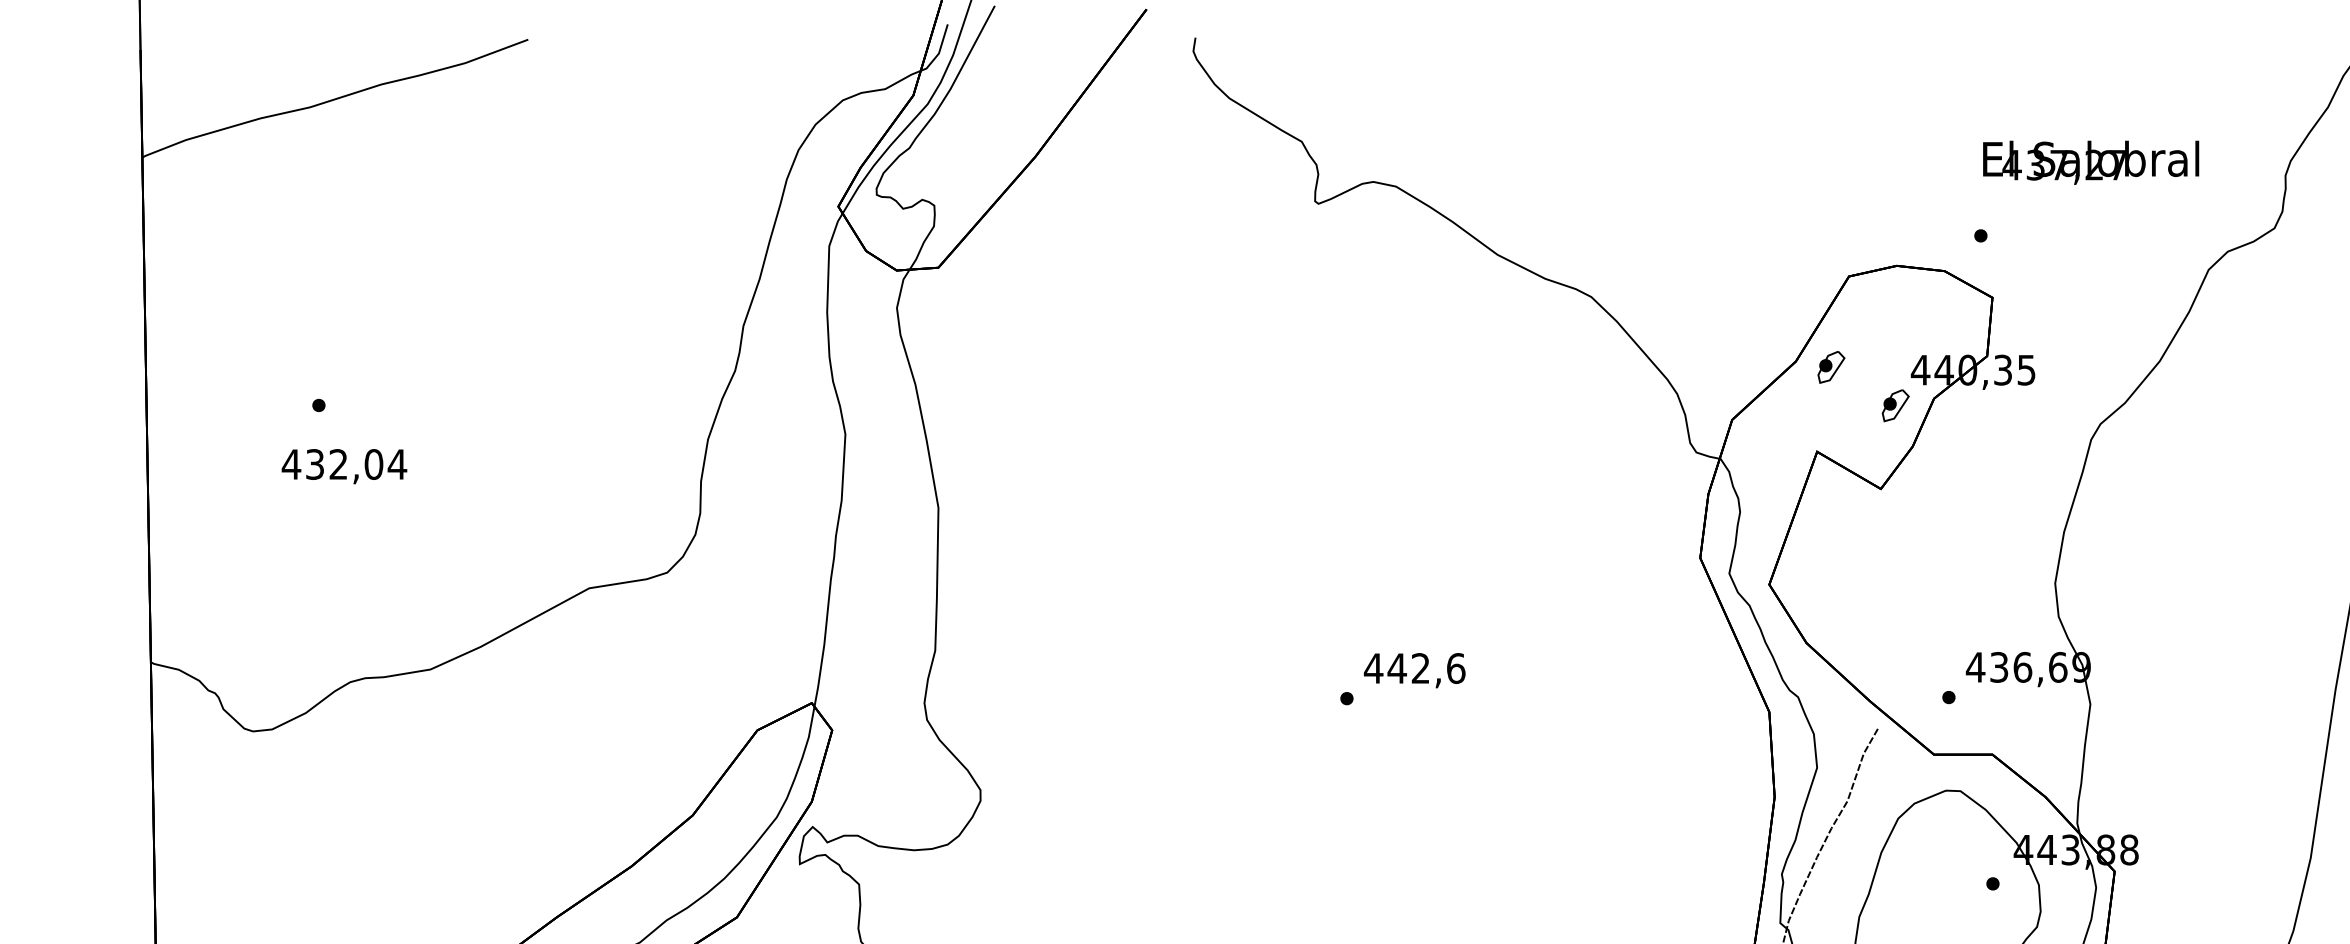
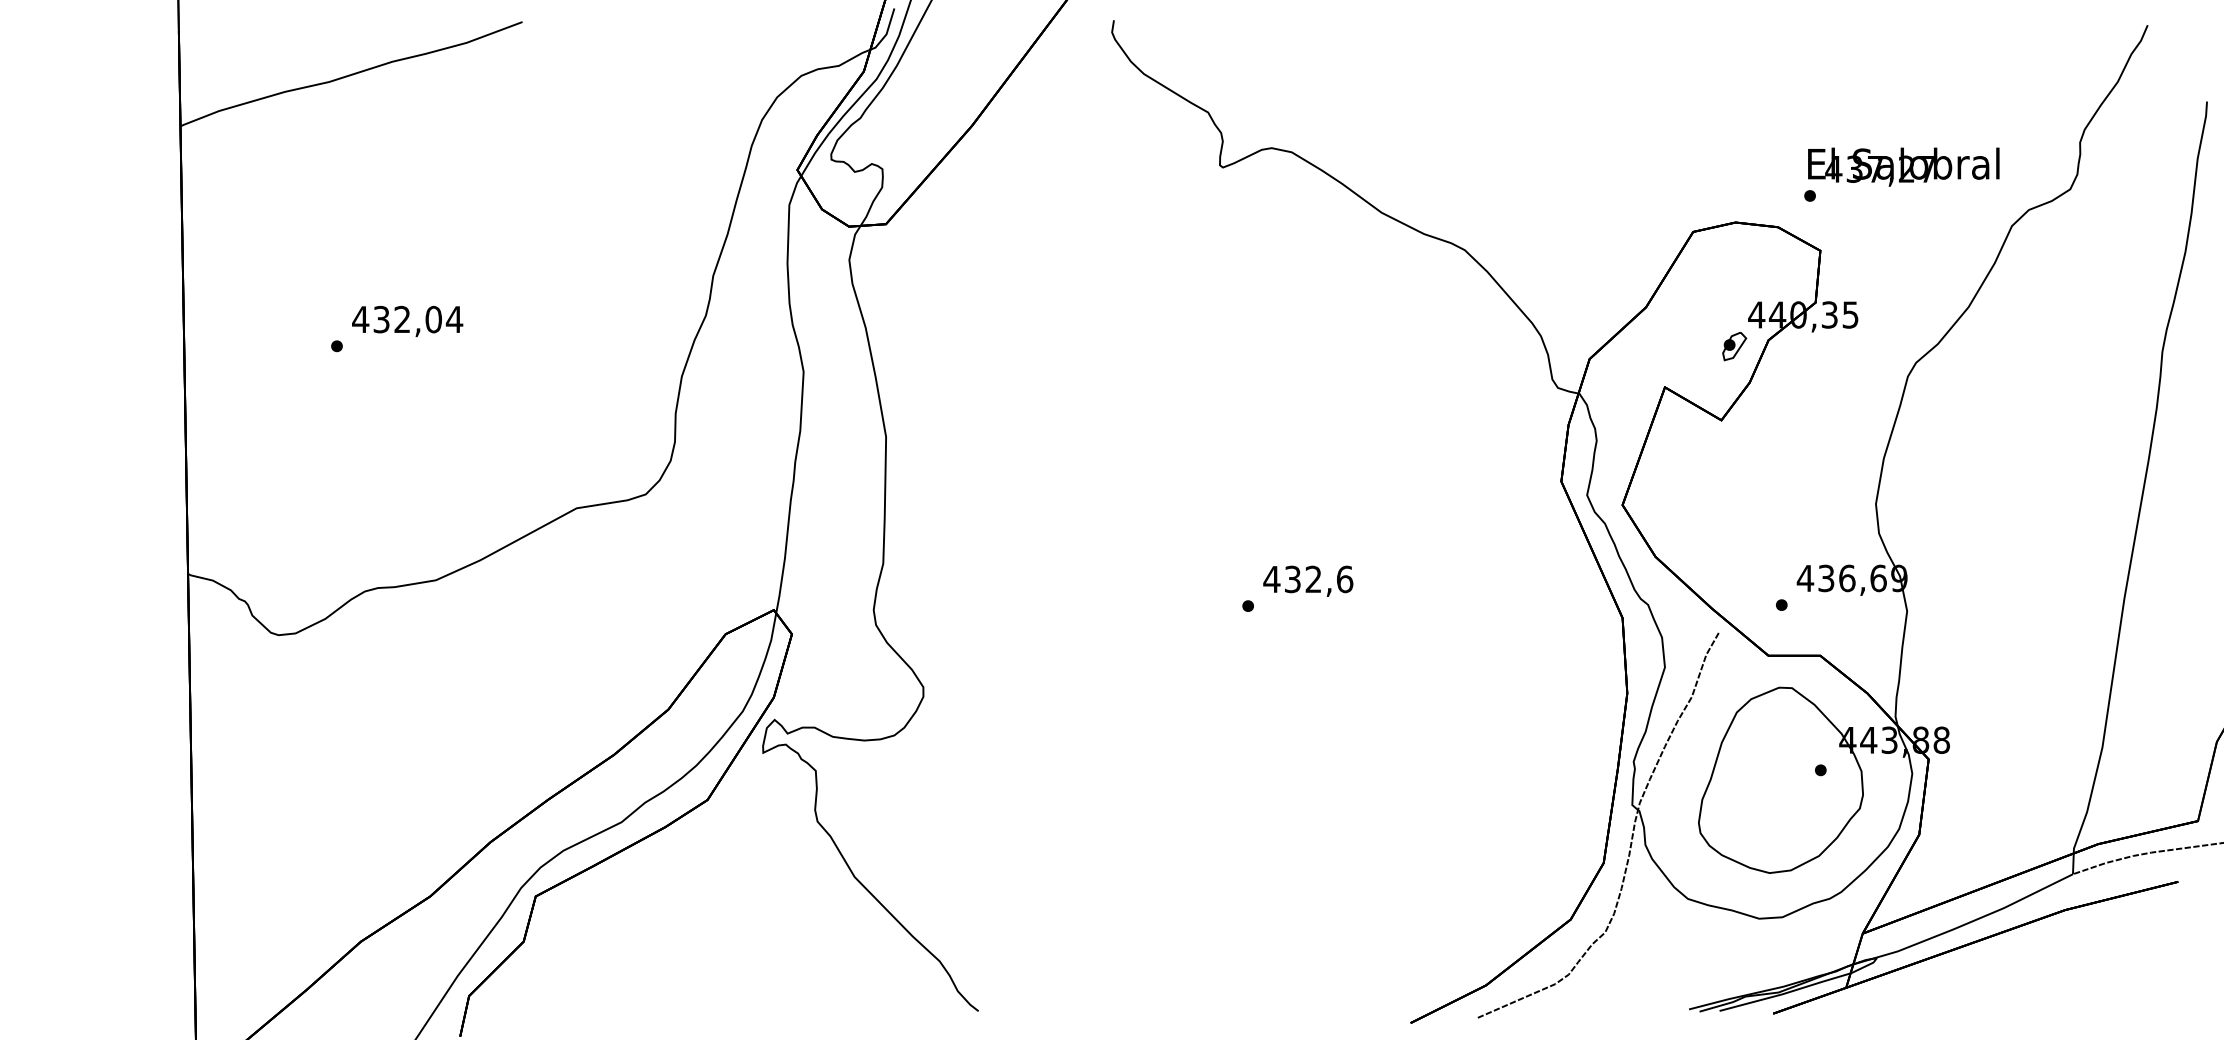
text: (2090, 162) -> (1903, 166), moved
part: (1831, 367) -> (1677, 312), removed
text: (344, 466) -> (407, 321), moved
text: (1396, 668) -> (1292, 579), 442,6 -> 432,6

